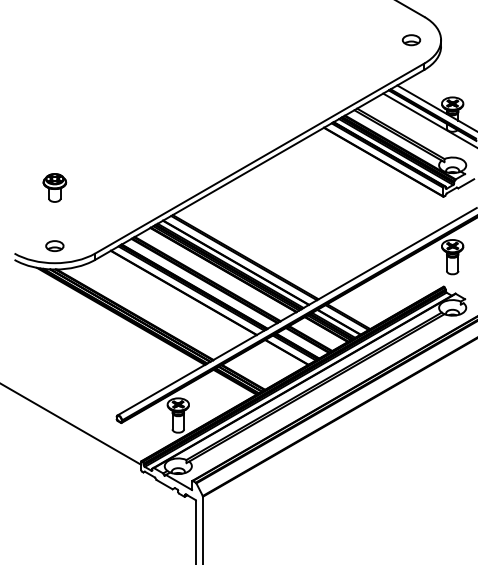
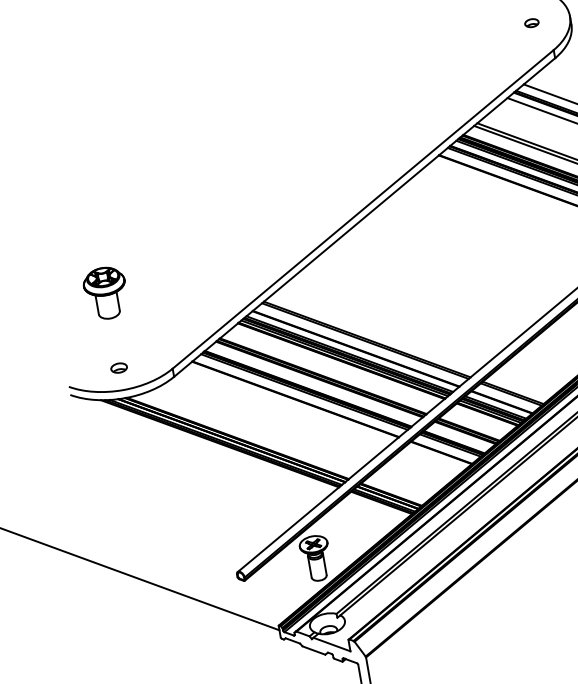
part: (411, 40) -> (531, 23), size x0.6
part: (54, 187) -> (105, 292), size x1.4
part: (54, 245) -> (118, 367), size x0.7

